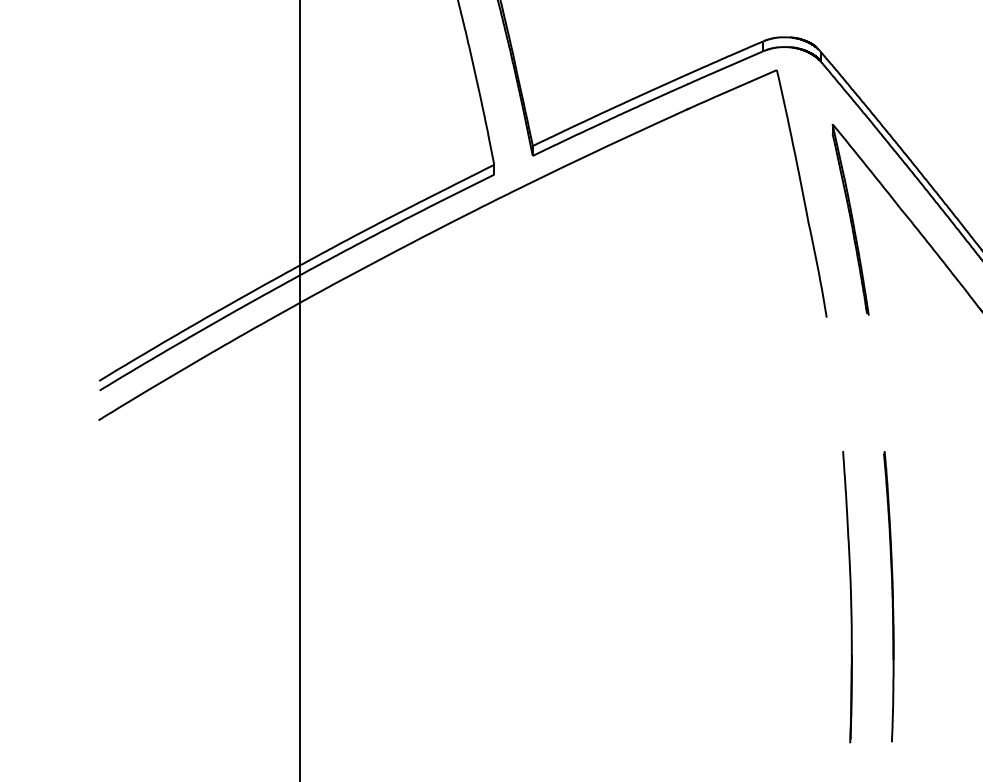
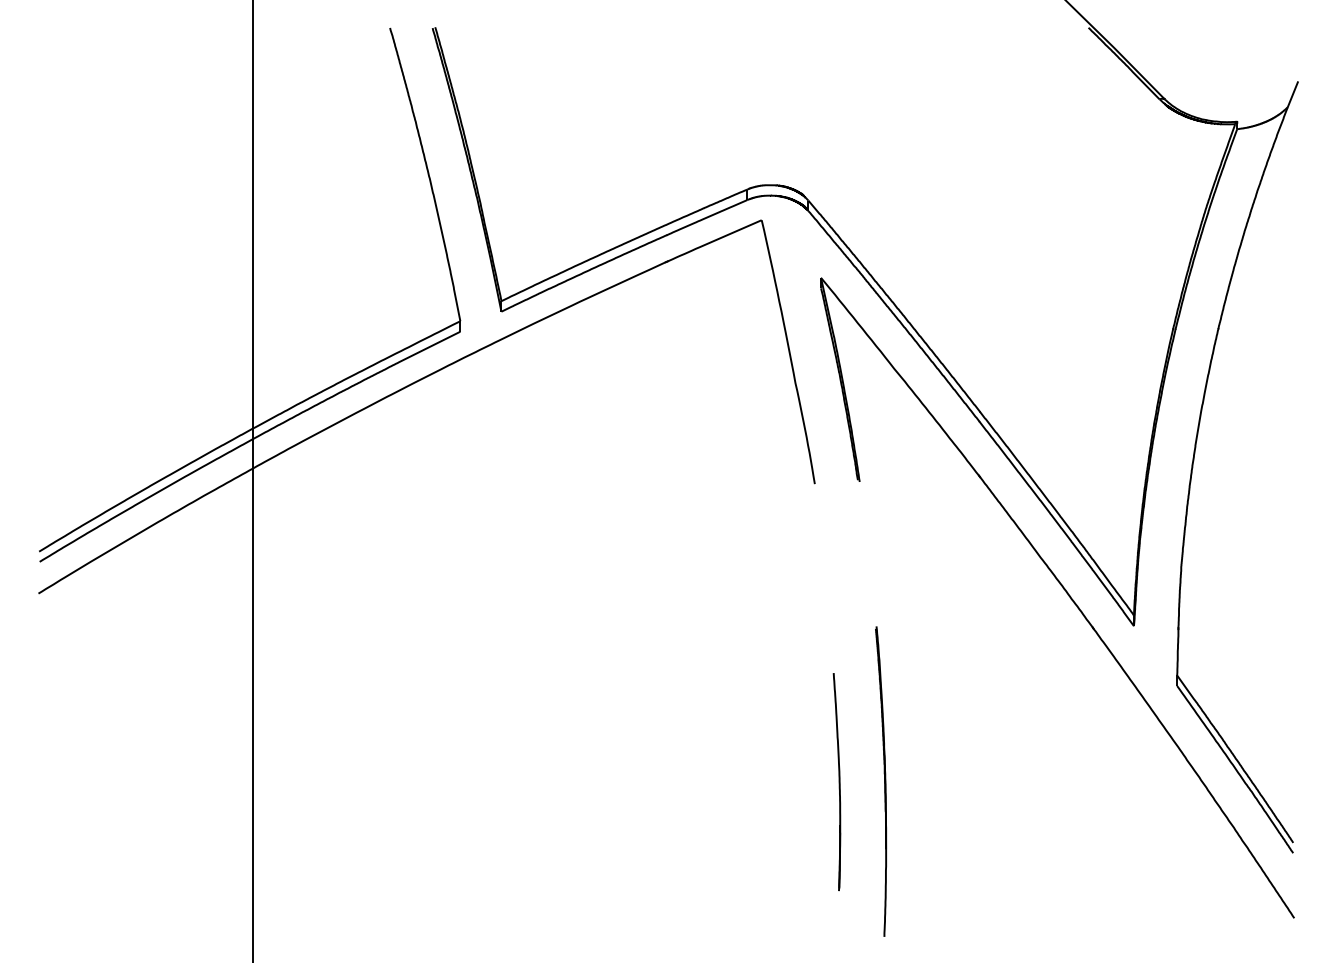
part: (847, 596) -> (836, 781), size x0.7

